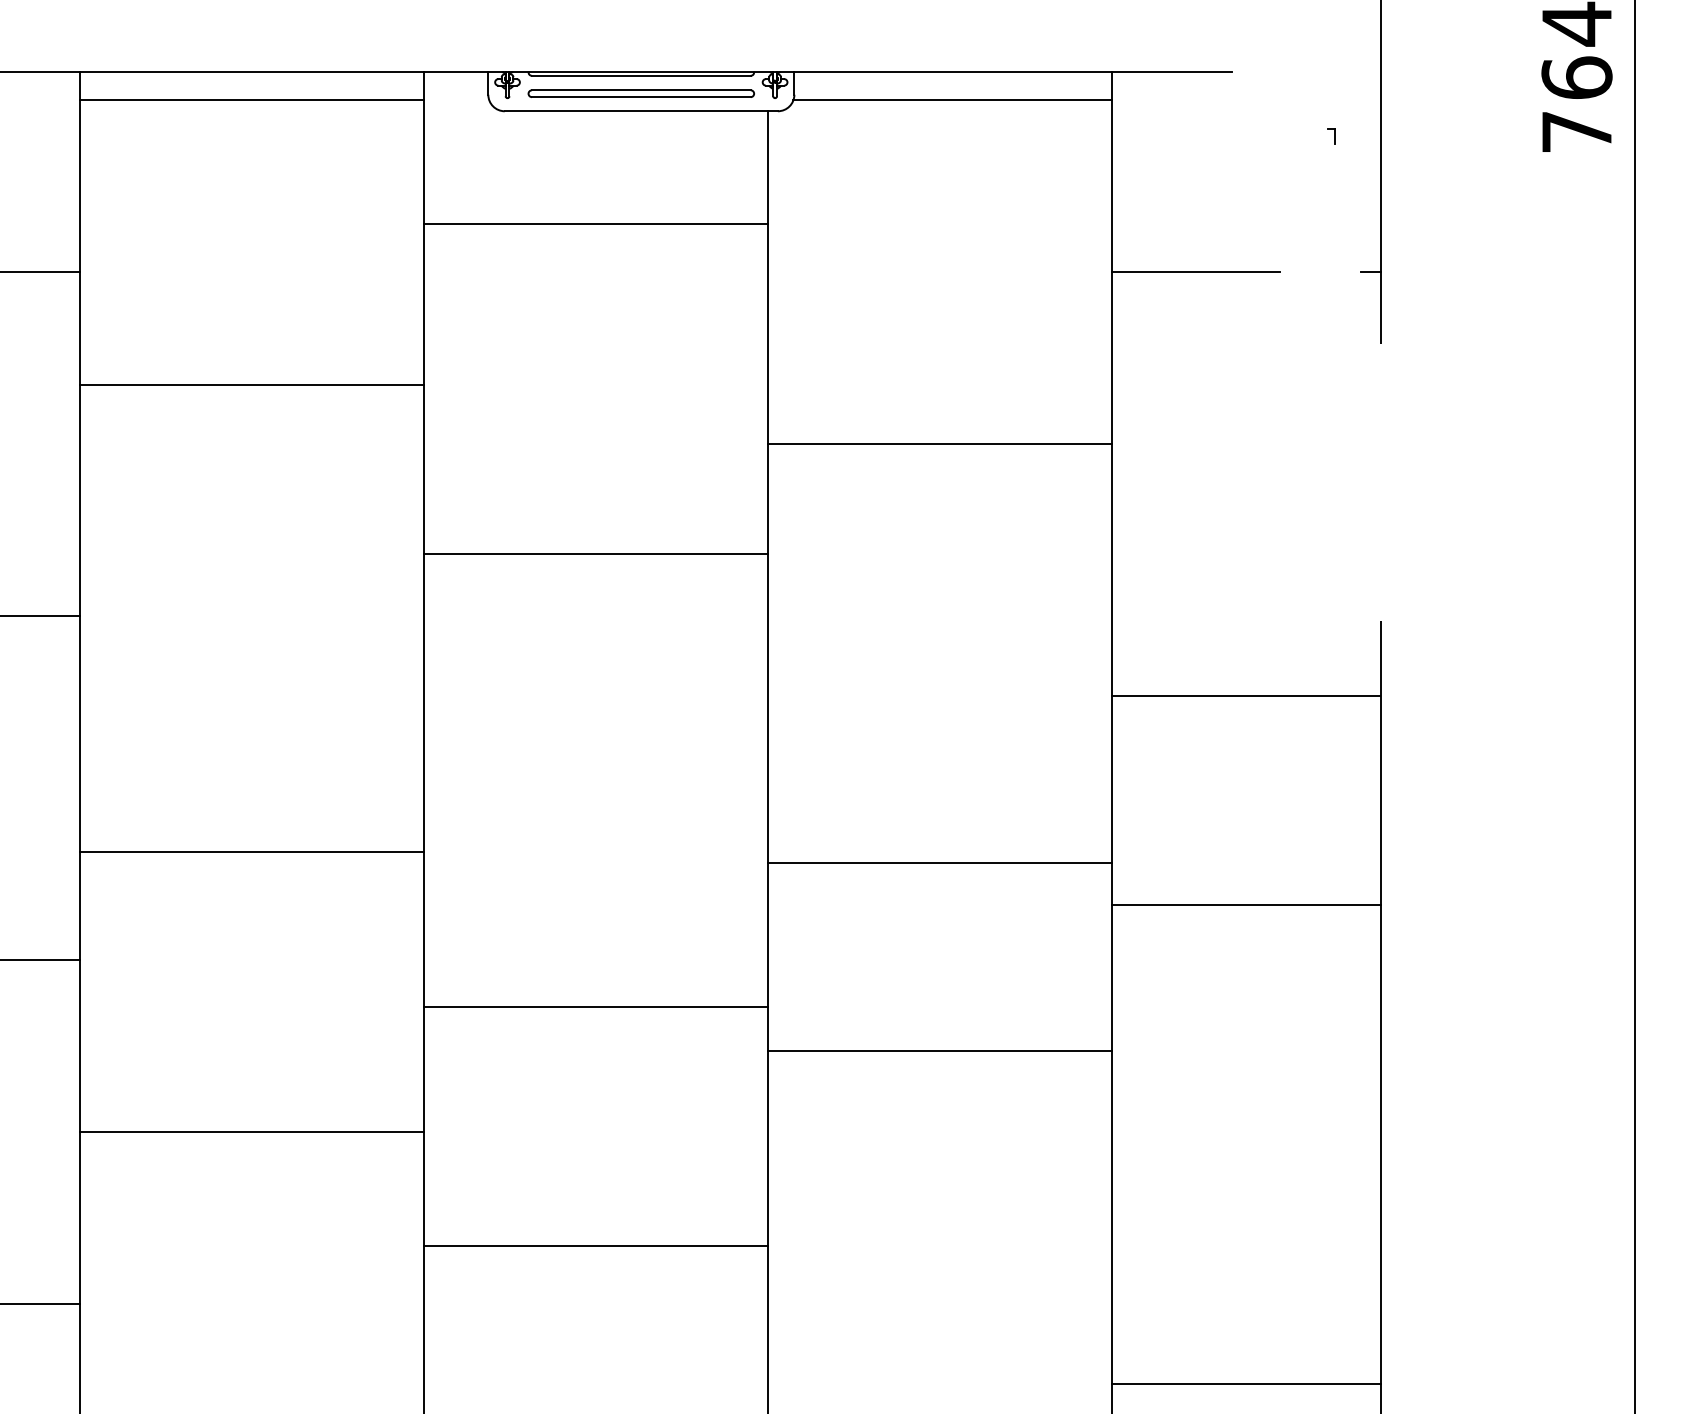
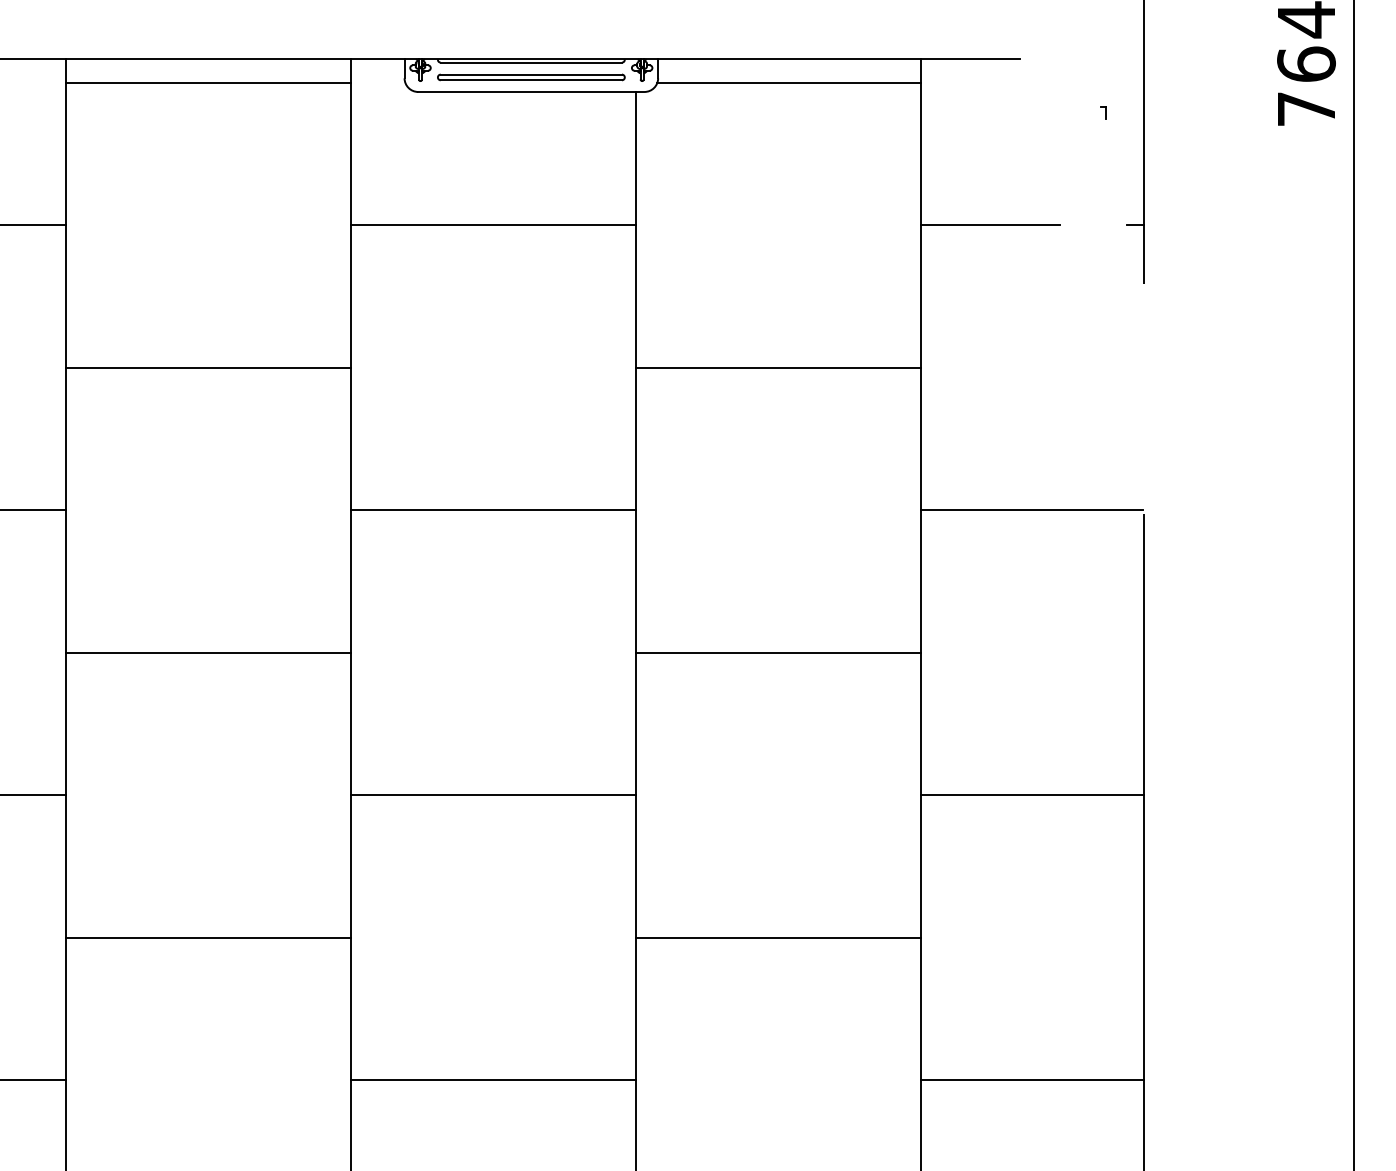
line: (595, 224) -> (493, 225), moved
line: (251, 384) -> (208, 367), moved
line: (595, 553) -> (493, 510), moved
line: (1246, 696) -> (1032, 510), moved
line: (251, 851) -> (208, 652), moved
line: (939, 862) -> (778, 652), moved
line: (1246, 904) -> (1032, 795), moved
line: (595, 1007) -> (493, 795), moved
line: (939, 1051) -> (778, 937), moved
line: (595, 1246) -> (493, 1080), moved
line: (1246, 1384) -> (1032, 1080), moved

